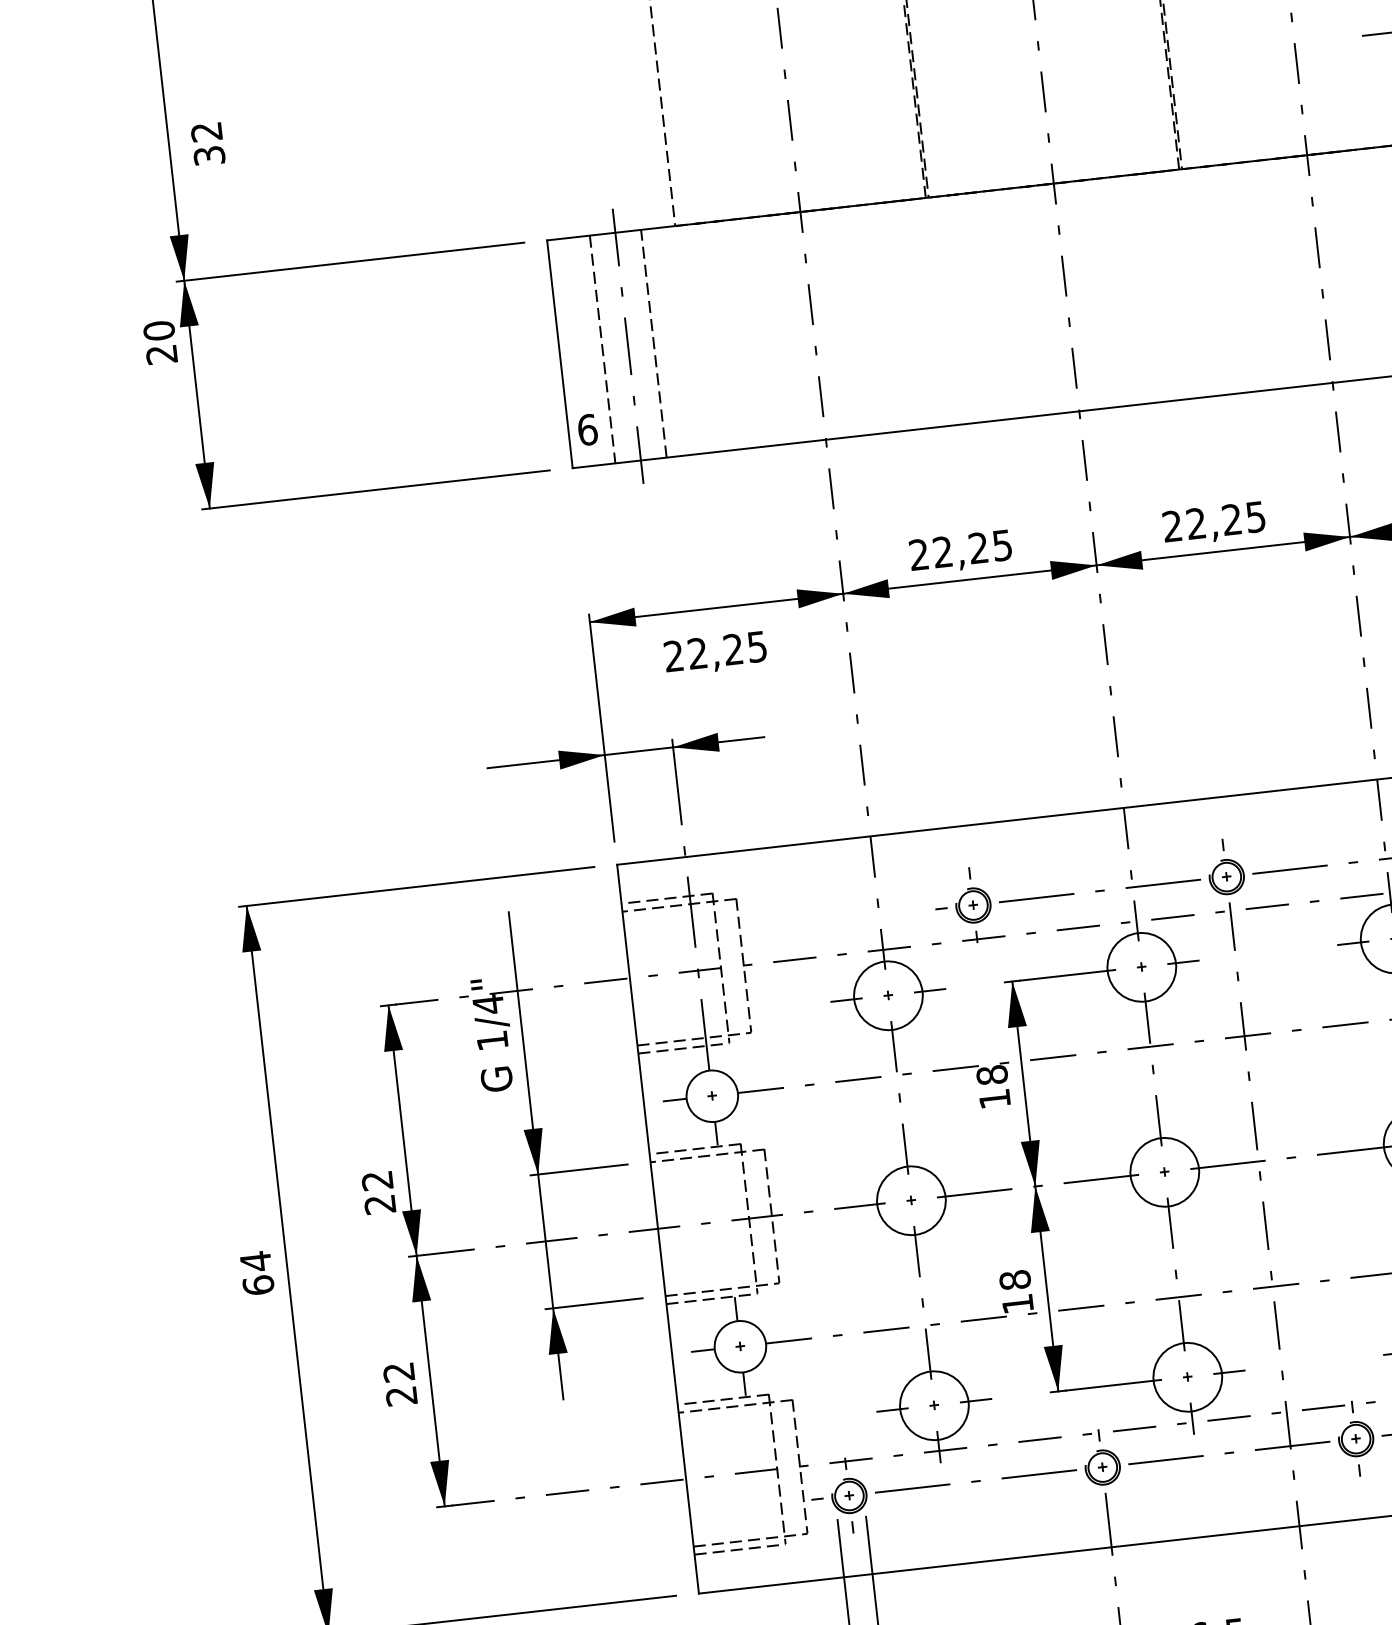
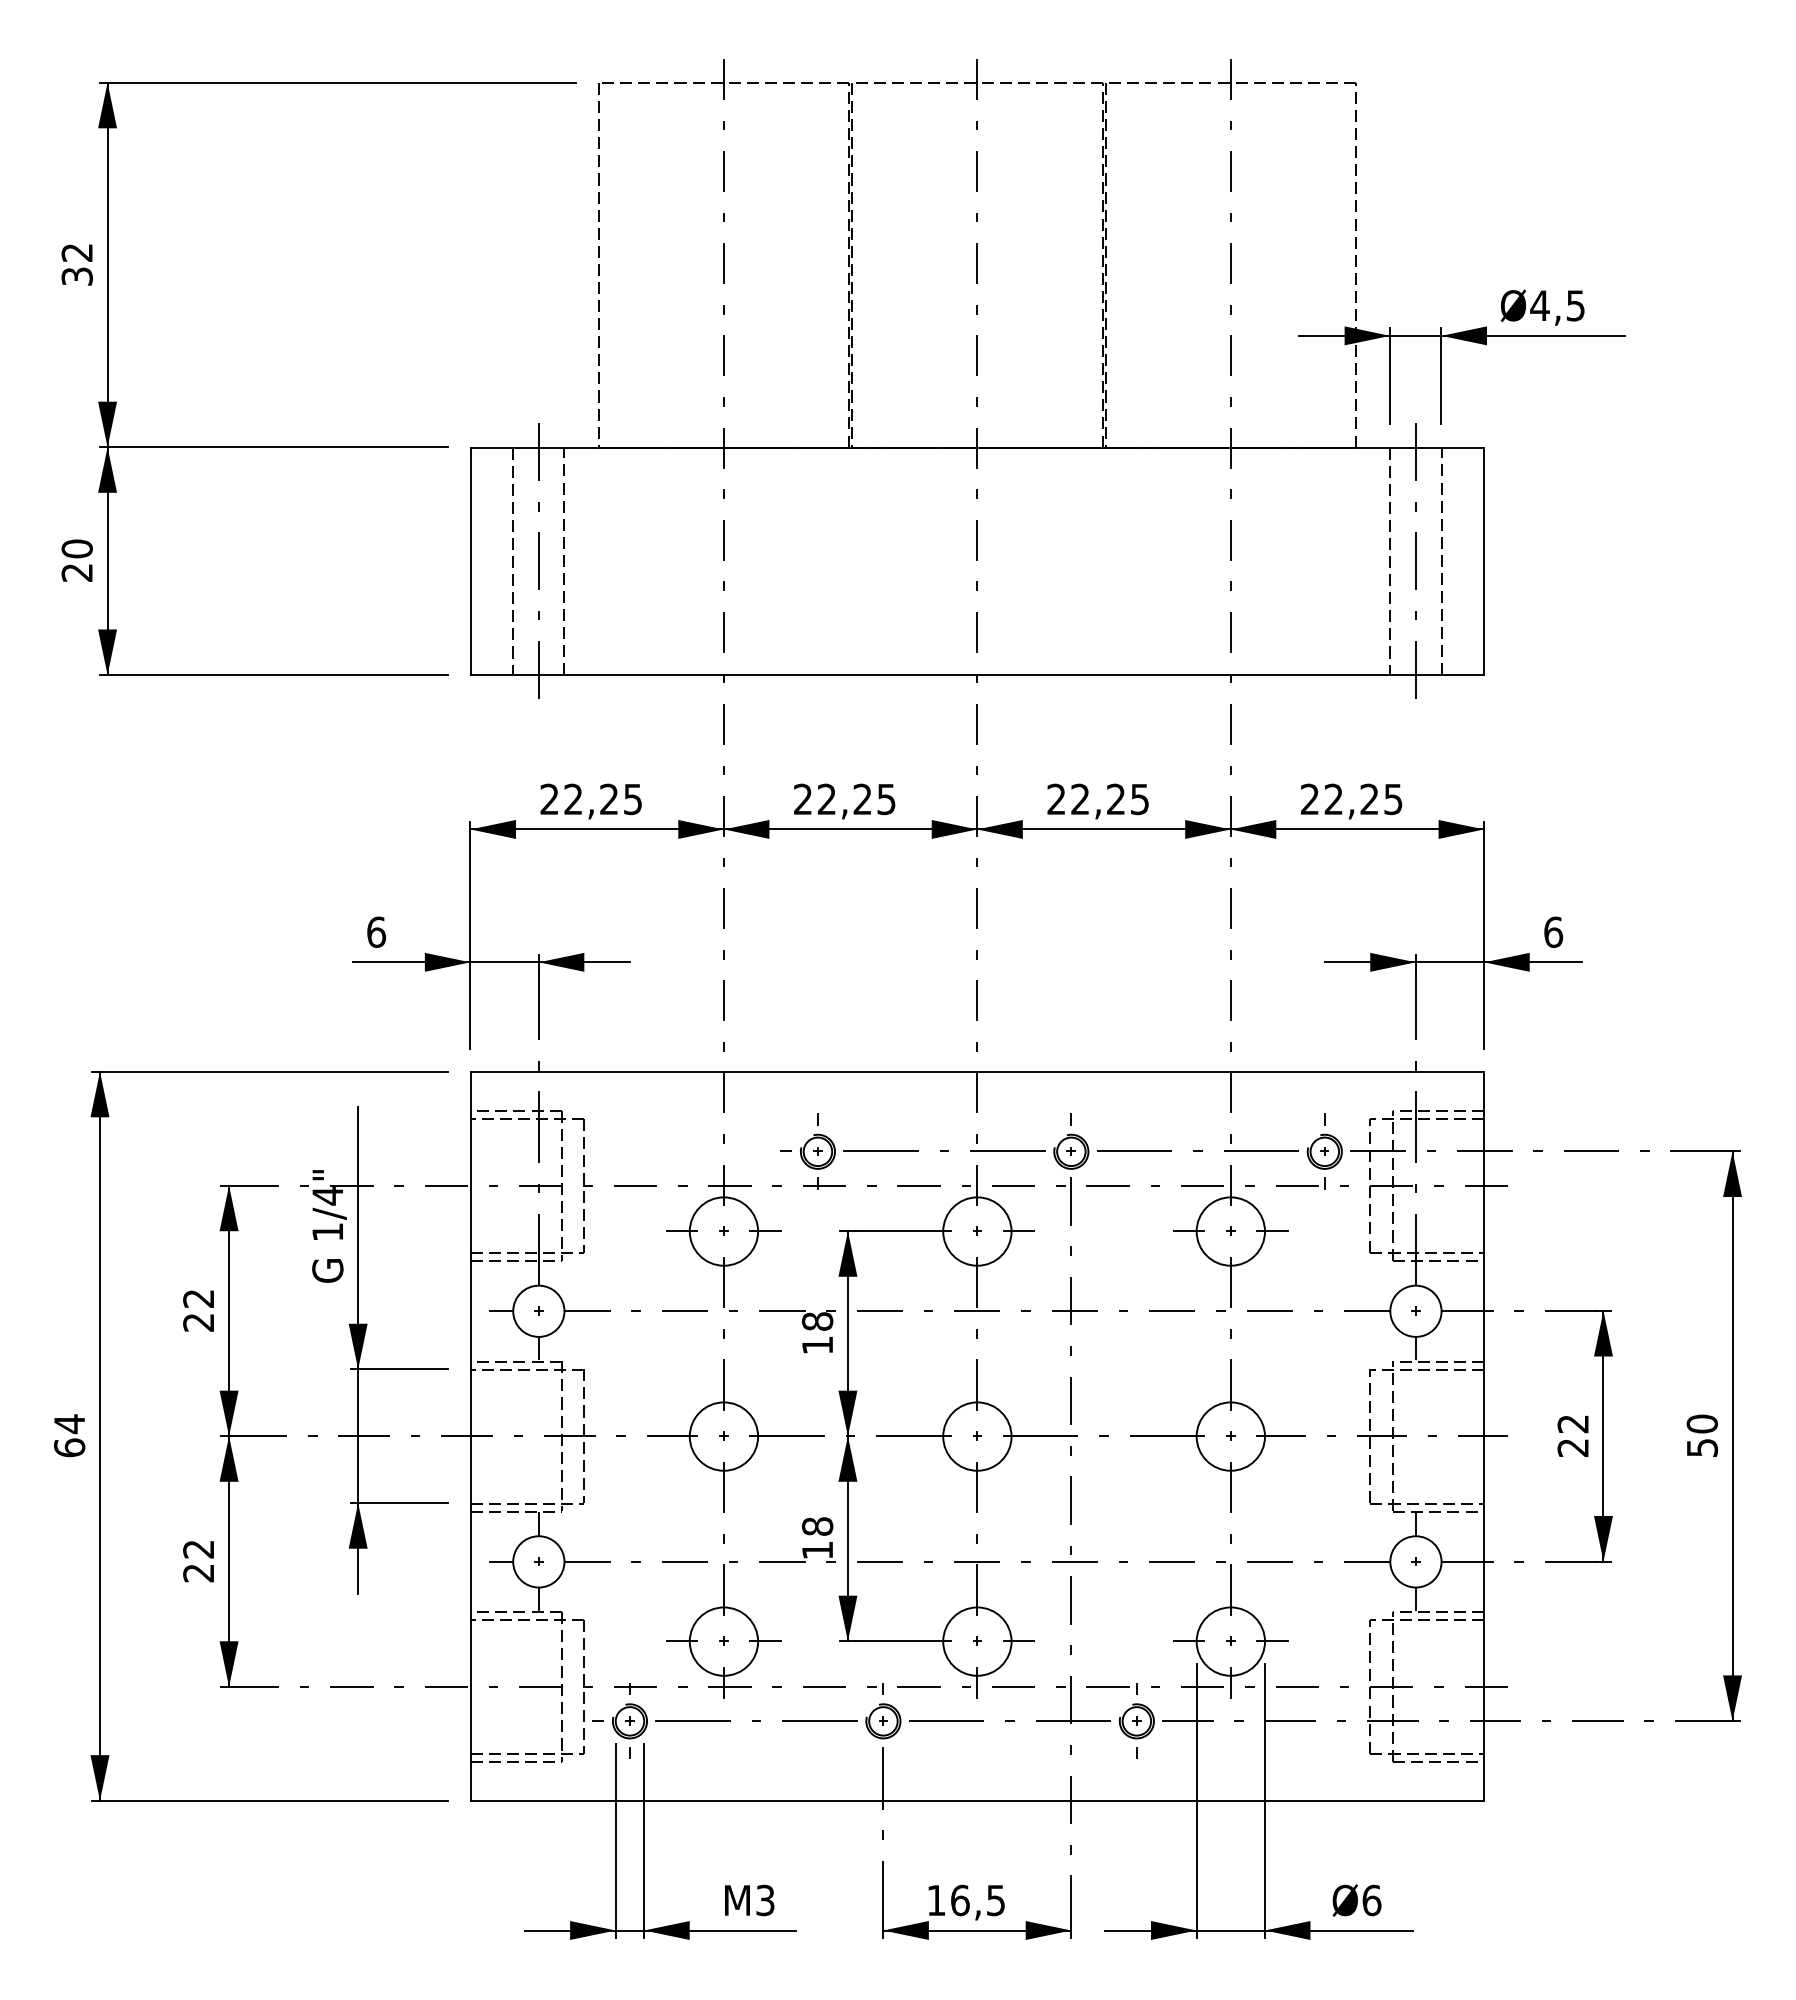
text: (207, 143) -> (76, 264), moved
text: (159, 342) -> (76, 560), moved
text: (587, 429) -> (376, 931), moved
text: (714, 653) -> (590, 801), moved
text: (378, 1192) -> (198, 1310), moved

